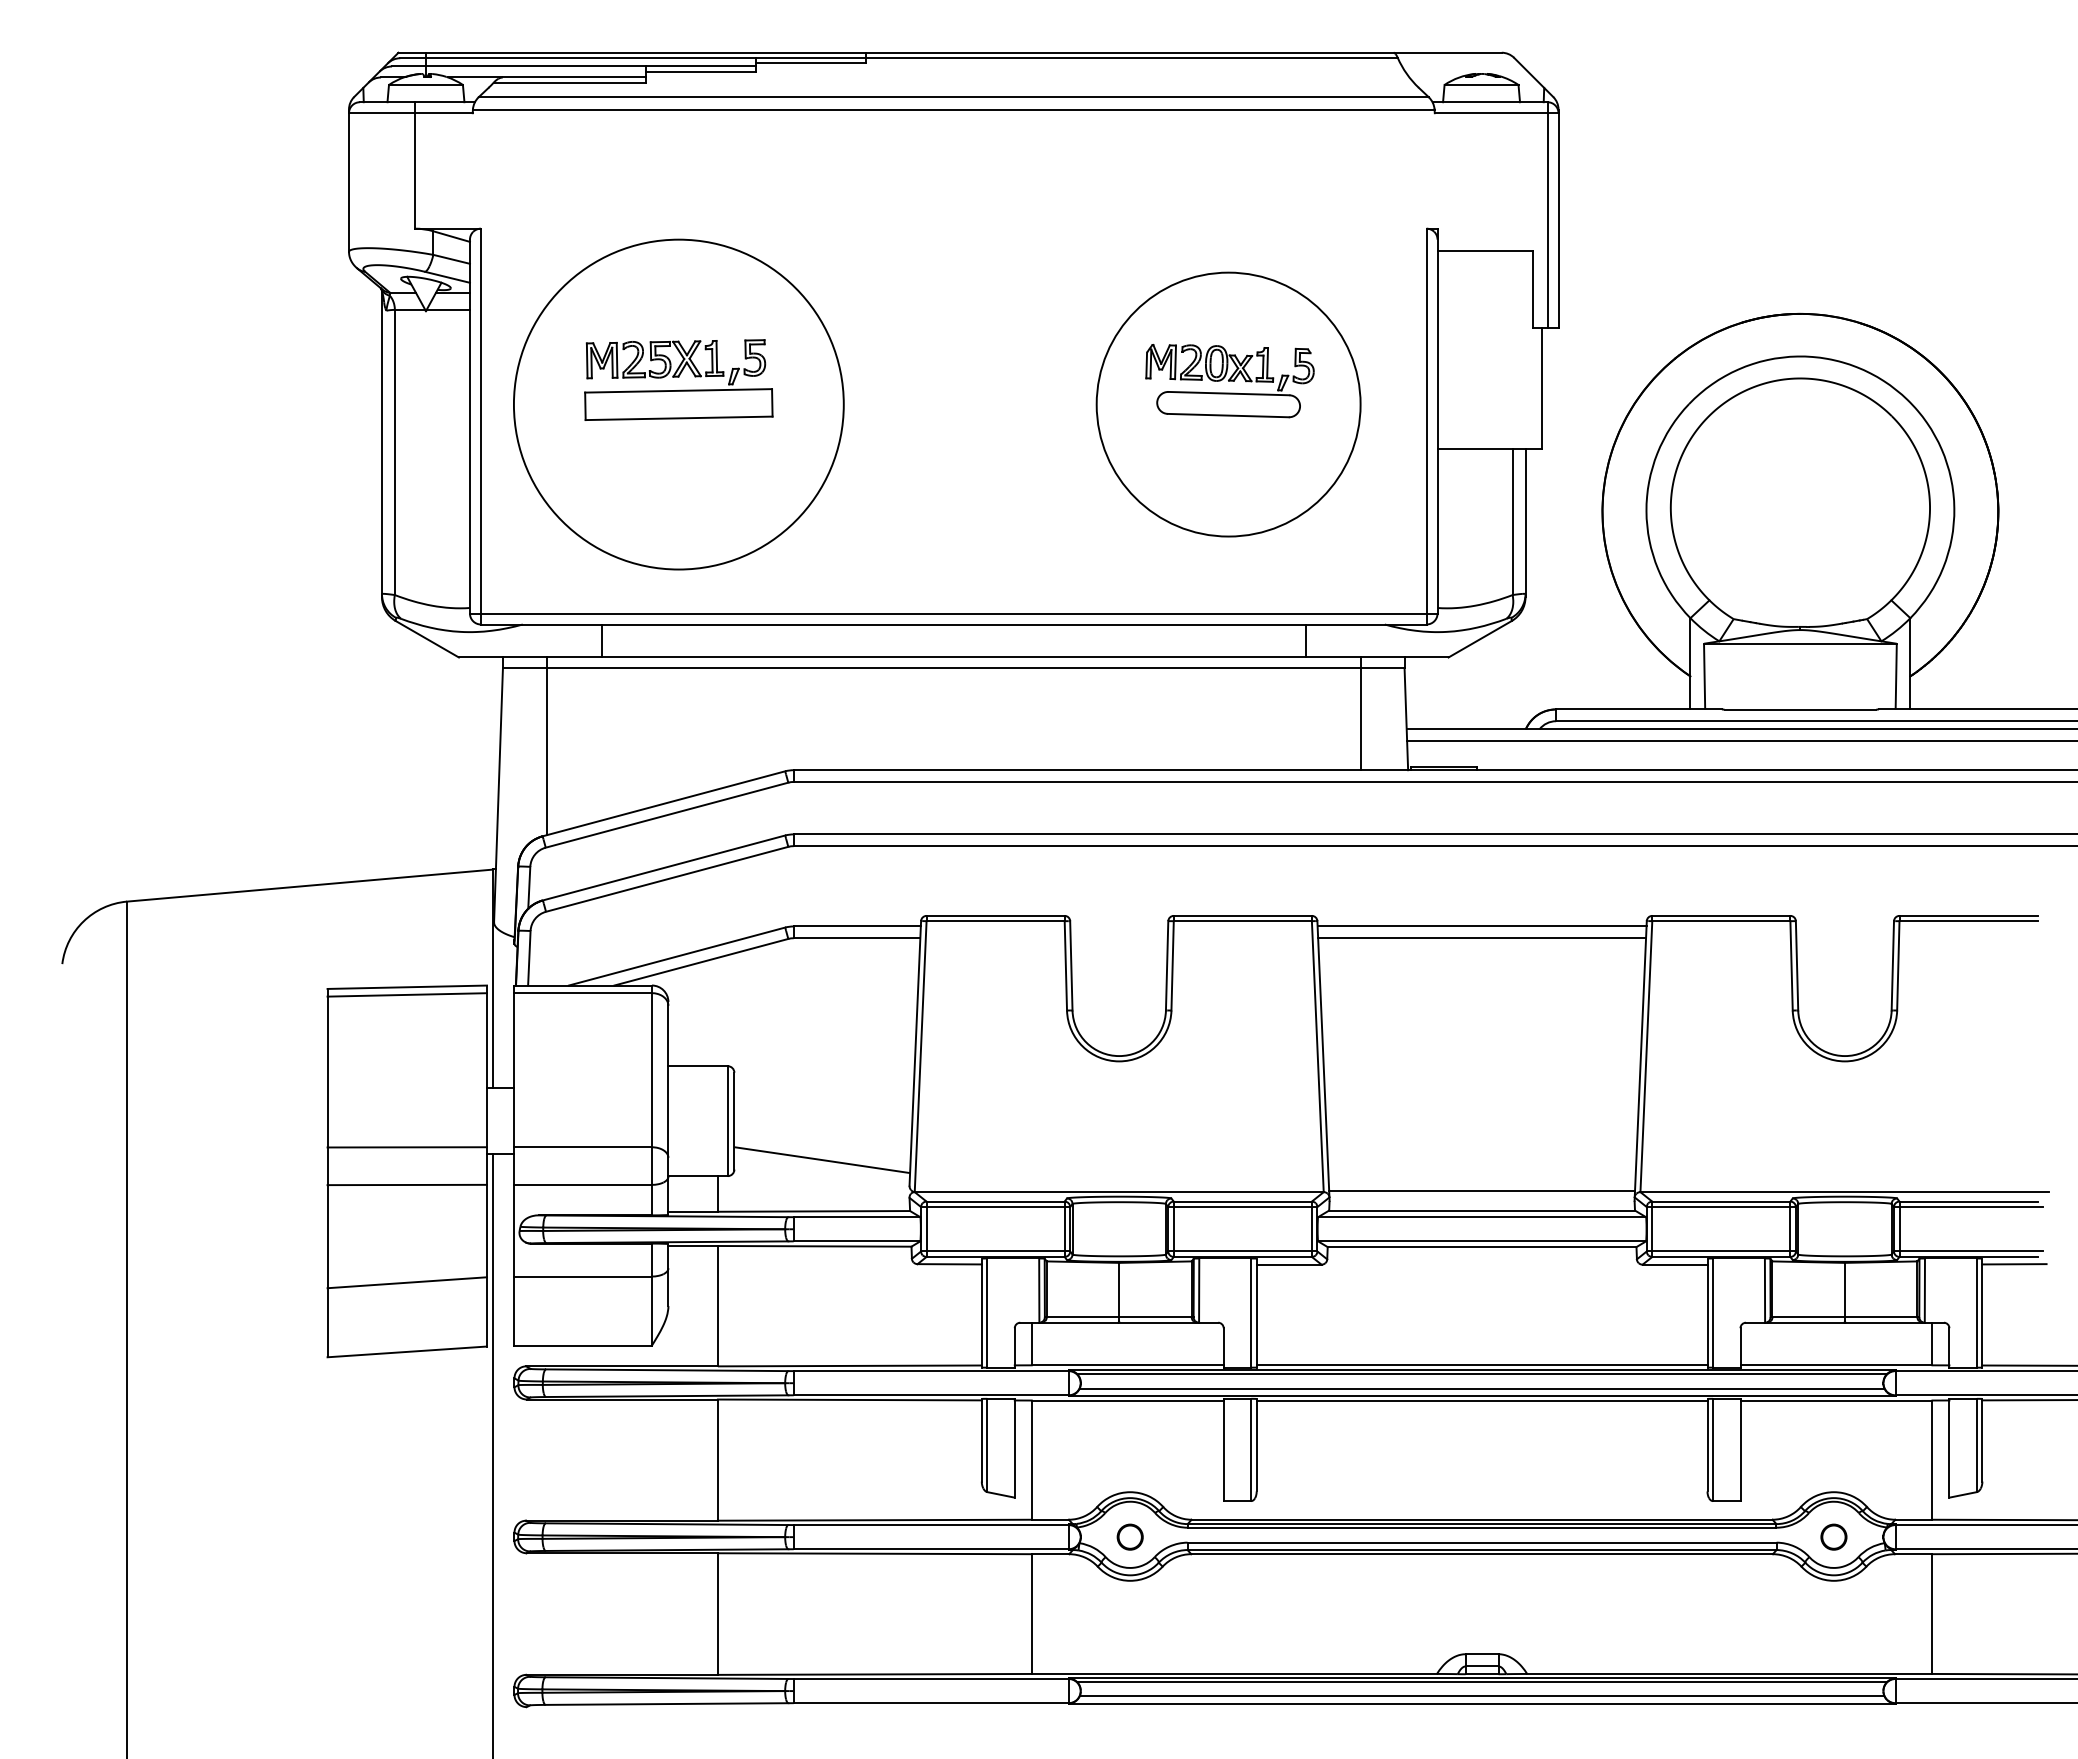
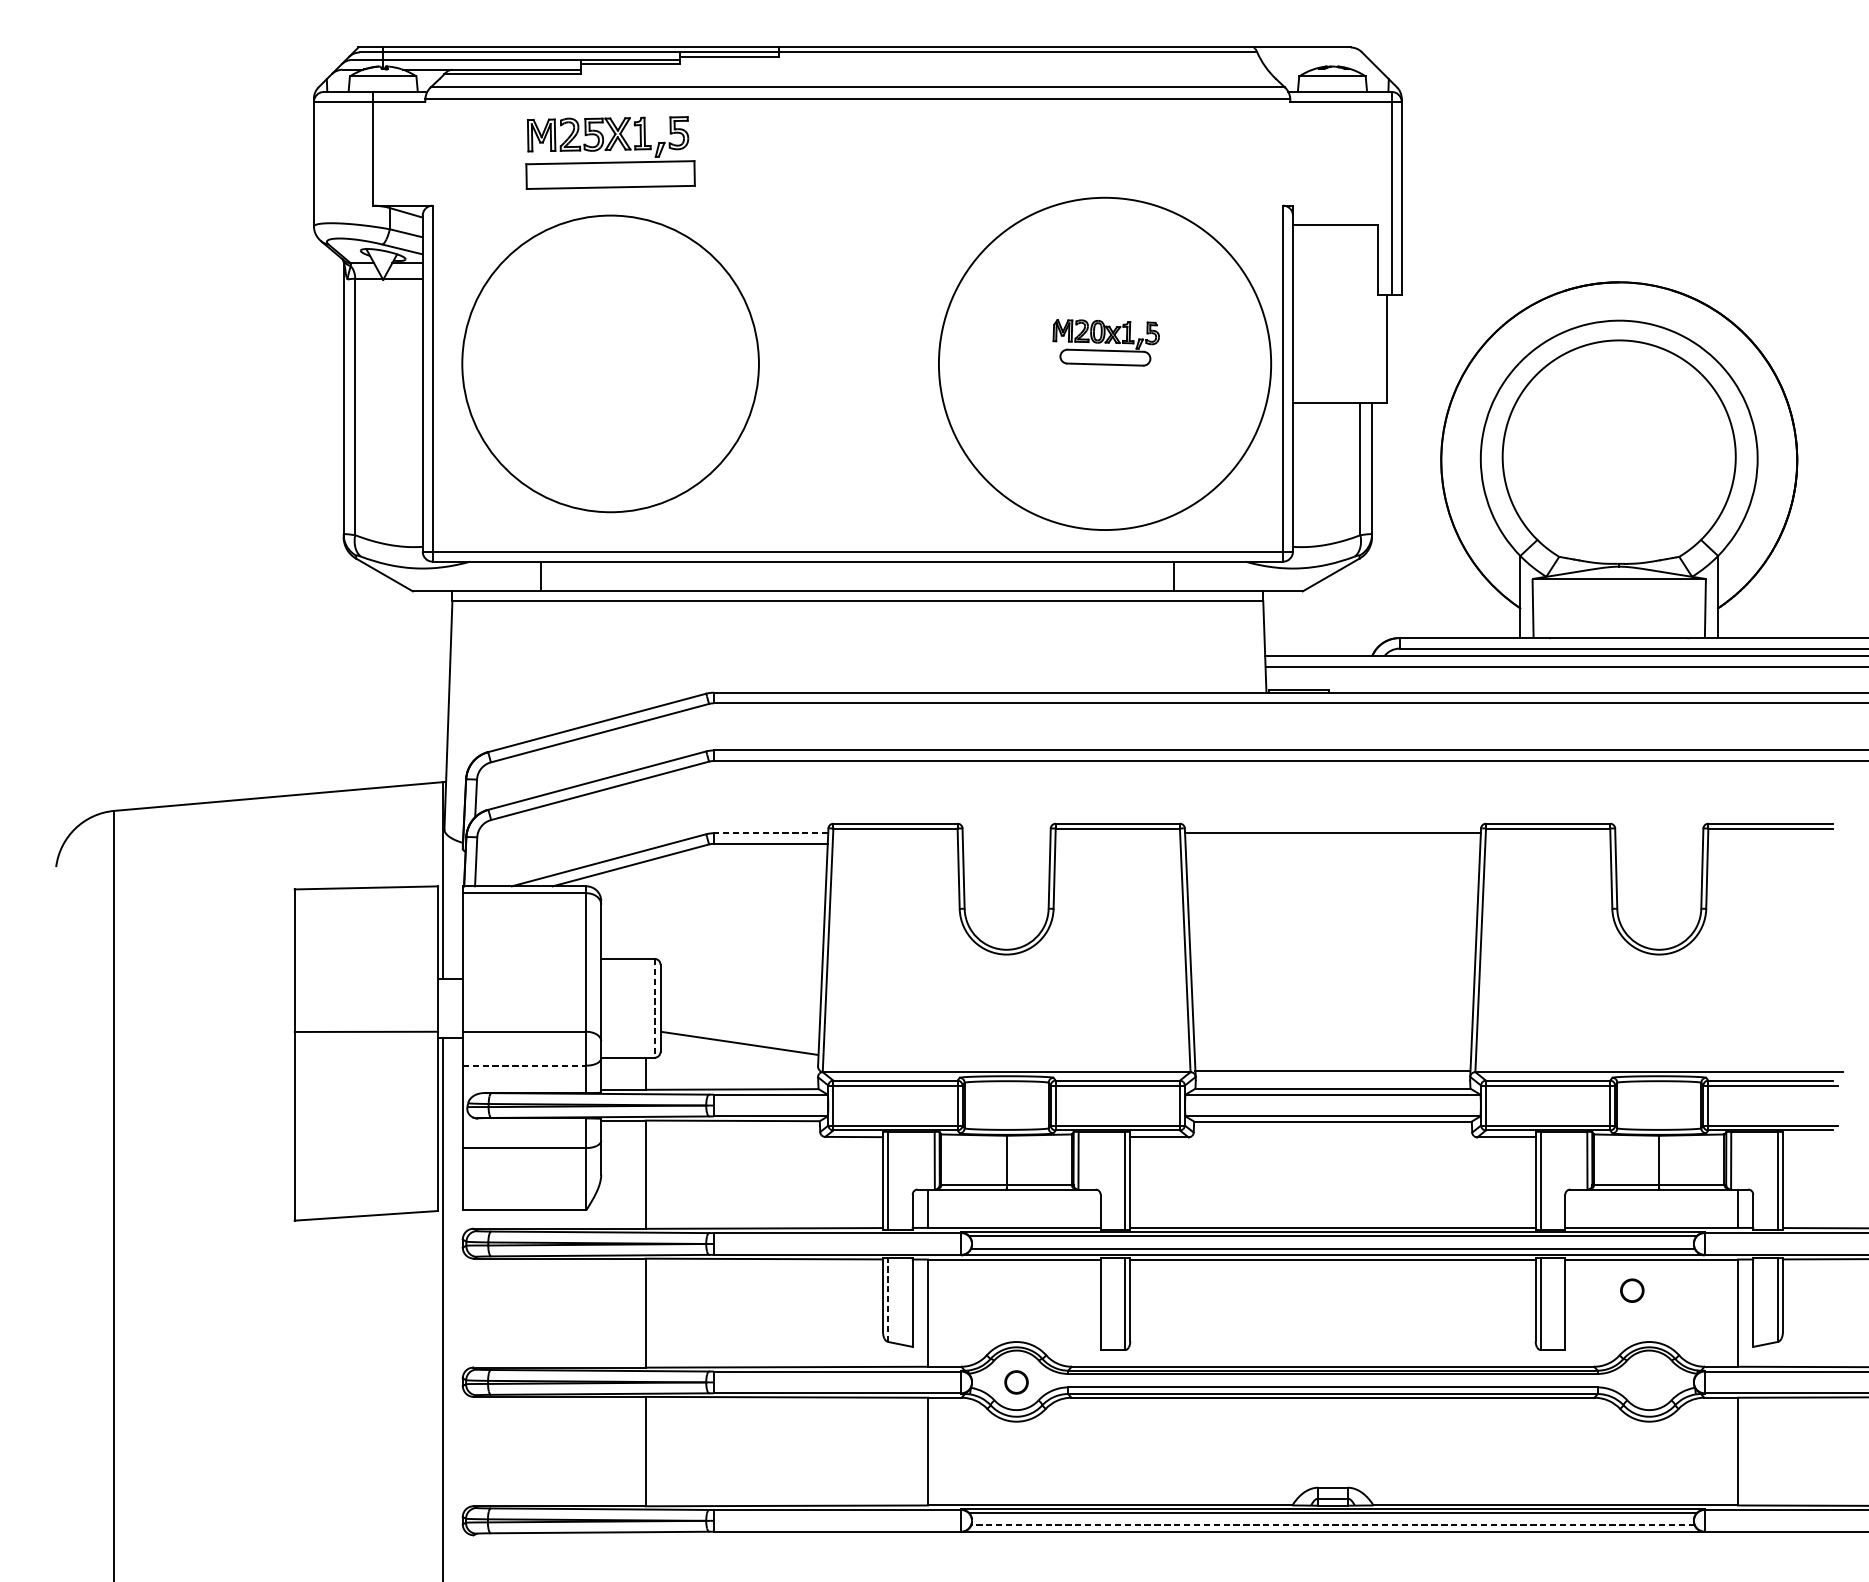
part: (678, 379) -> (610, 152), moved
part: (1229, 381) -> (1105, 343), size x0.7
circle: (1228, 404) -> (1104, 363), size x1.4
line: (1360, 713) -> (1223, 641), removed
line: (546, 746) -> (491, 671), removed
line: (857, 926) -> (771, 833), solid -> dashed
line: (1482, 938) -> (1333, 844), removed
line: (407, 994) -> (366, 894), removed
line: (727, 1121) -> (654, 1008), solid -> dashed
line: (407, 1184) -> (366, 1065), removed
line: (583, 1184) -> (524, 1065), solid -> dashed
line: (2014, 1264) -> (1811, 1137), removed
line: (407, 1282) -> (366, 1153), removed
line: (987, 1445) -> (888, 1300), solid -> dashed
circle: (1833, 1536) -> (1631, 1290), moved
line: (1481, 1696) -> (1332, 1525), solid -> dashed

